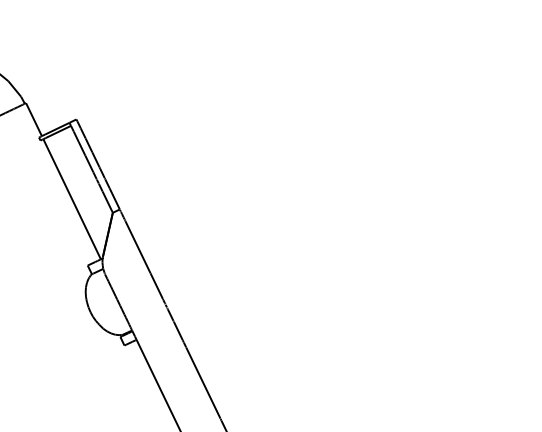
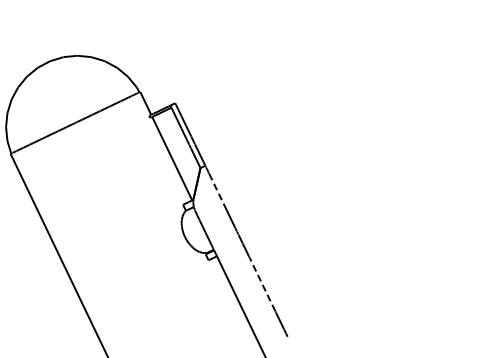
line: (137, 247) -> (217, 192), solid -> dashed
line: (203, 381) -> (263, 285), solid -> dashed

